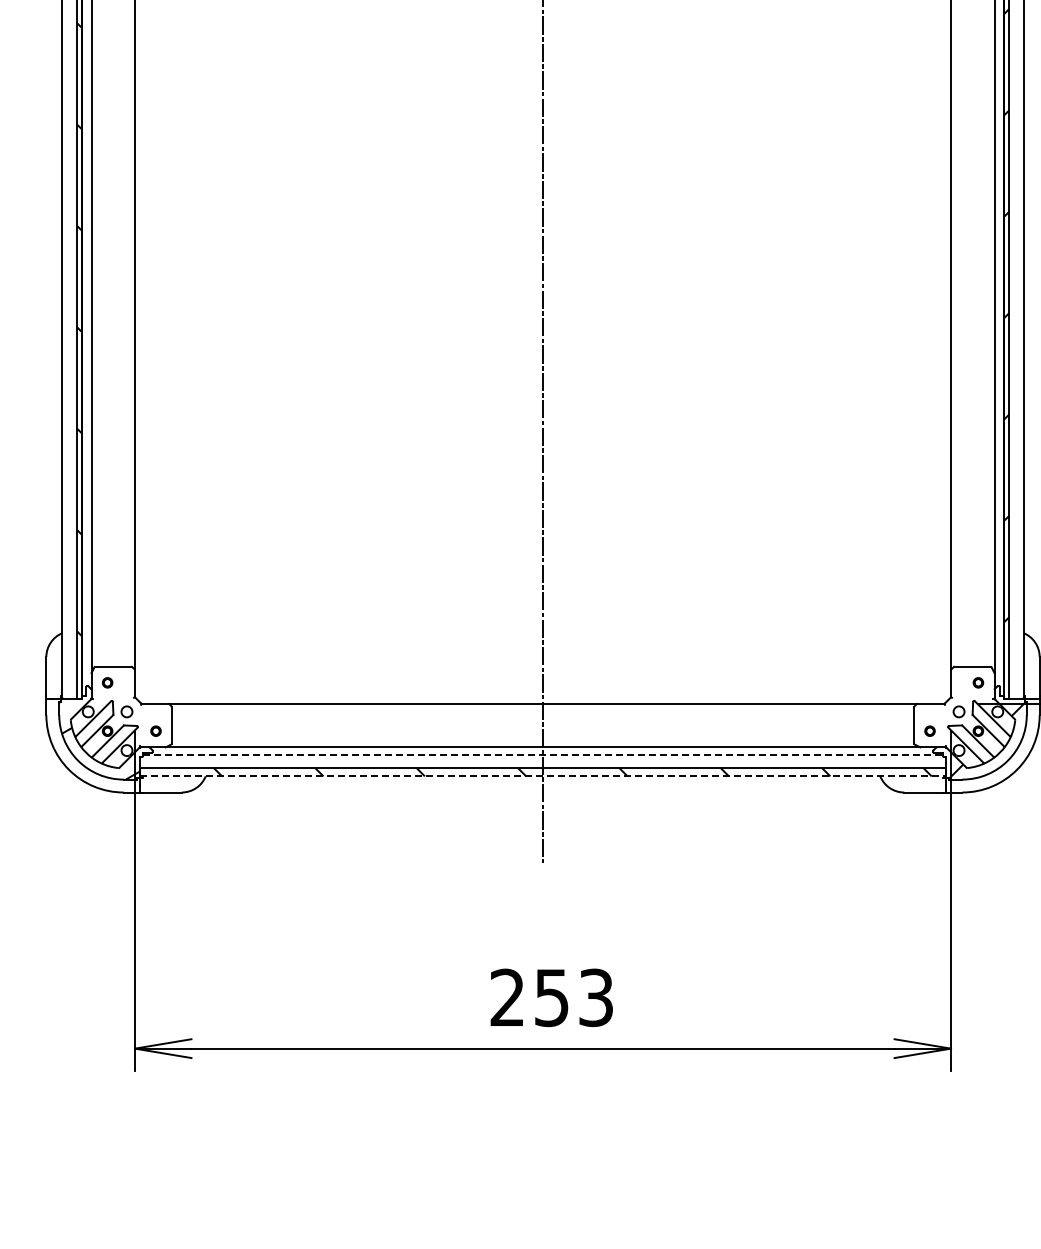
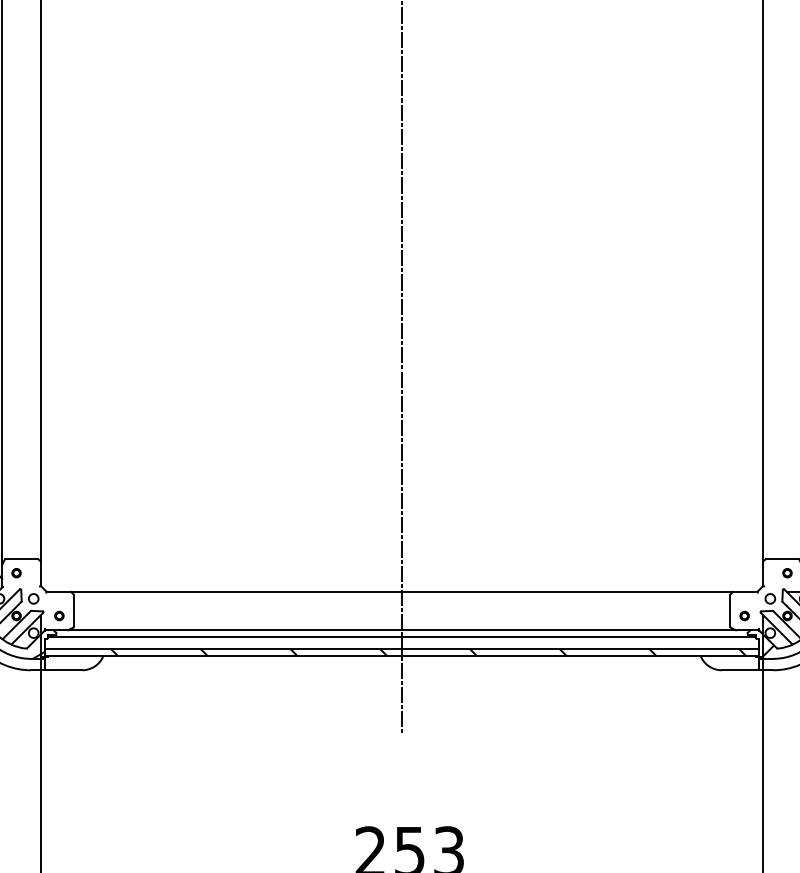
line: (543, 755) -> (402, 637), dashed -> solid
line: (543, 776) -> (402, 656), dashed -> solid

